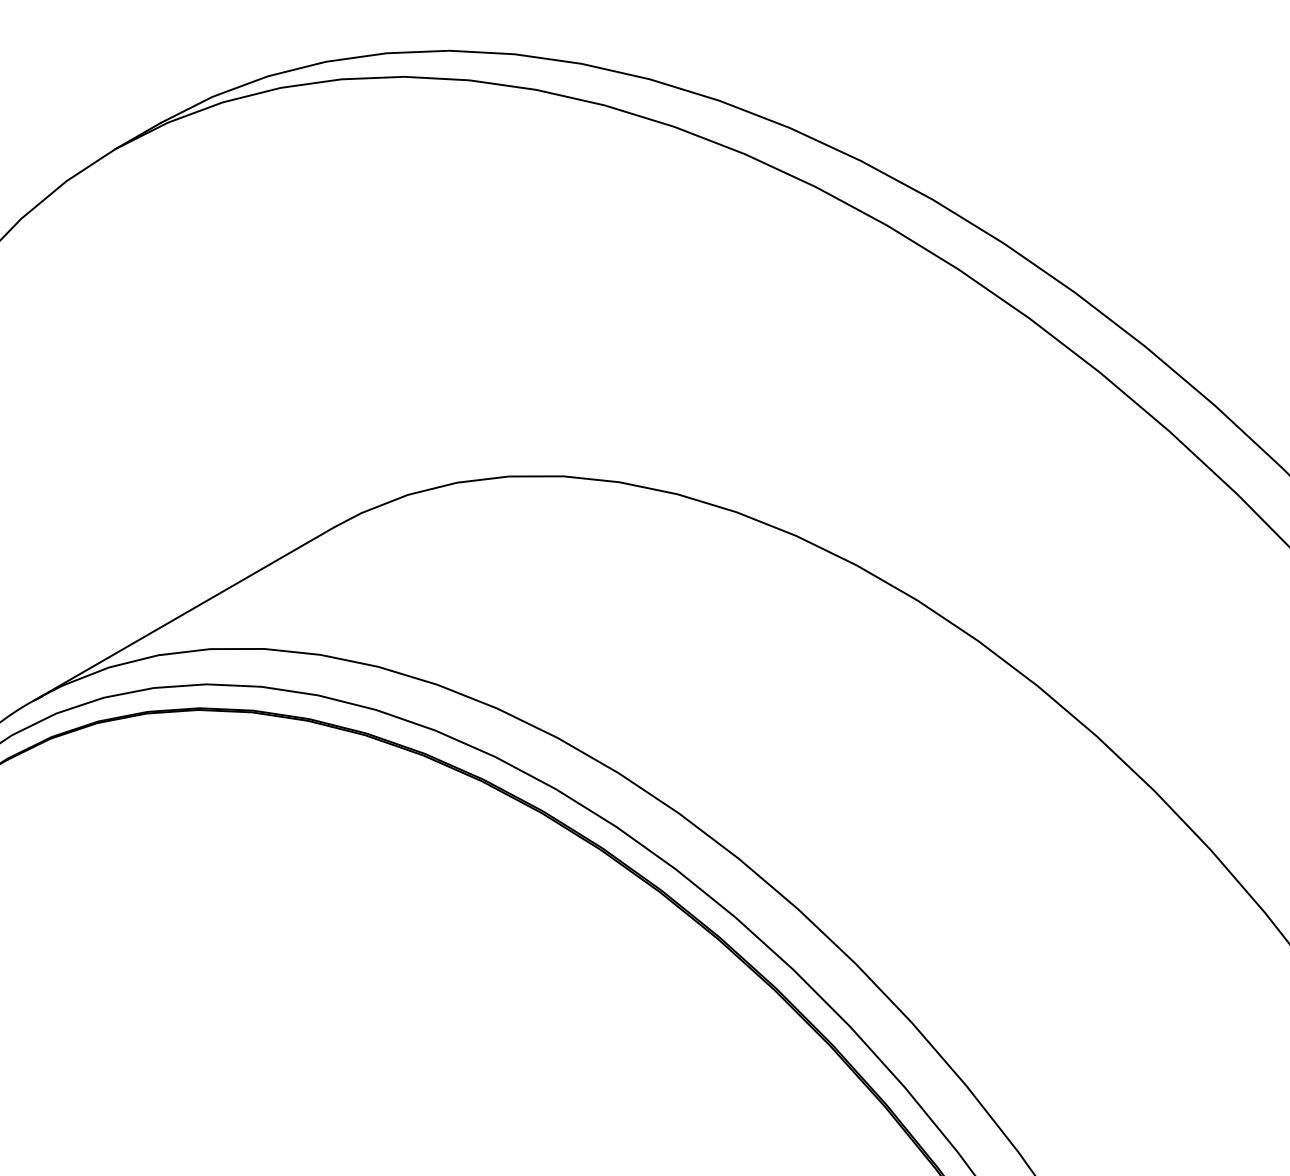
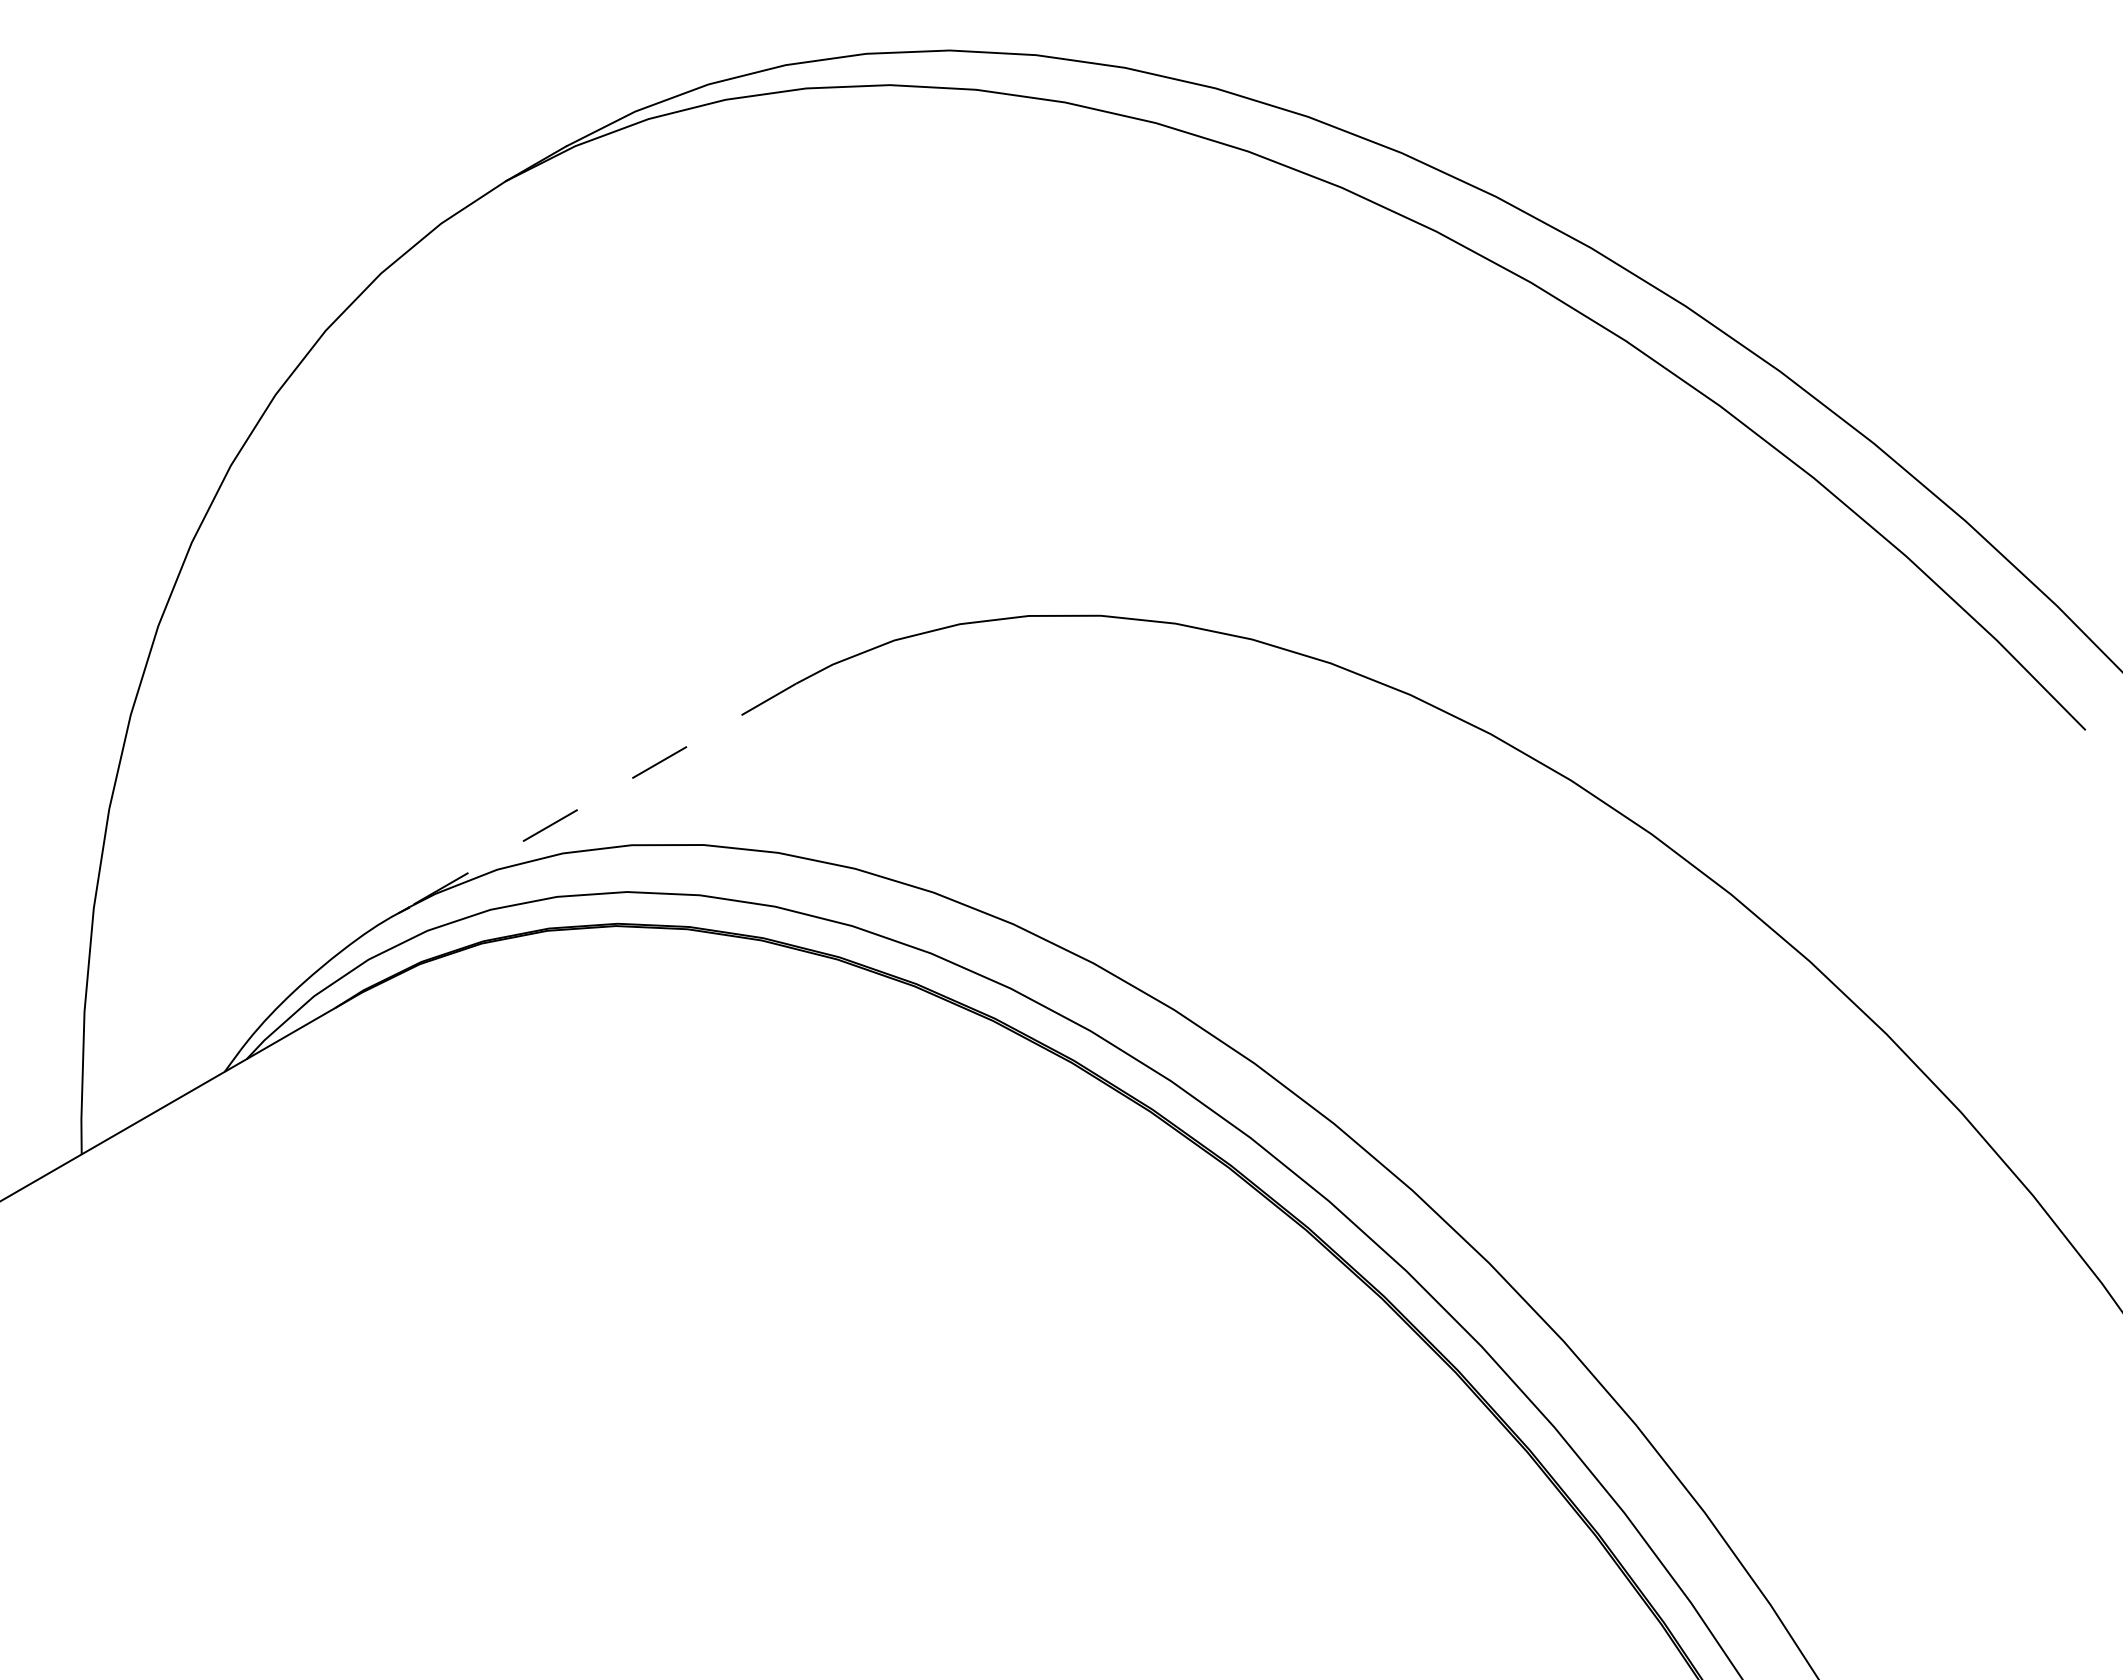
line: (184, 613) -> (597, 798), solid -> dashed

